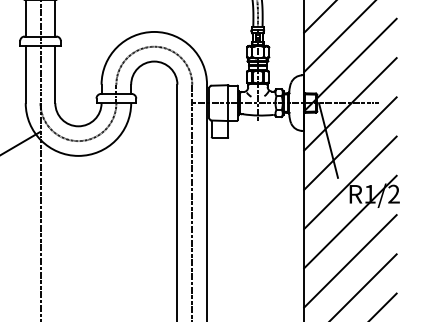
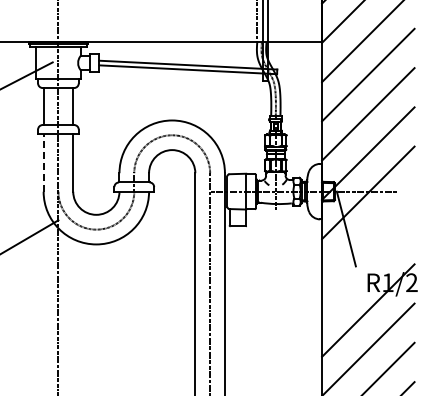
line: (25, 74) -> (43, 163), solid -> dashed
line: (350, 142) -> (368, 231), removed
line: (350, 182) -> (368, 271), removed

